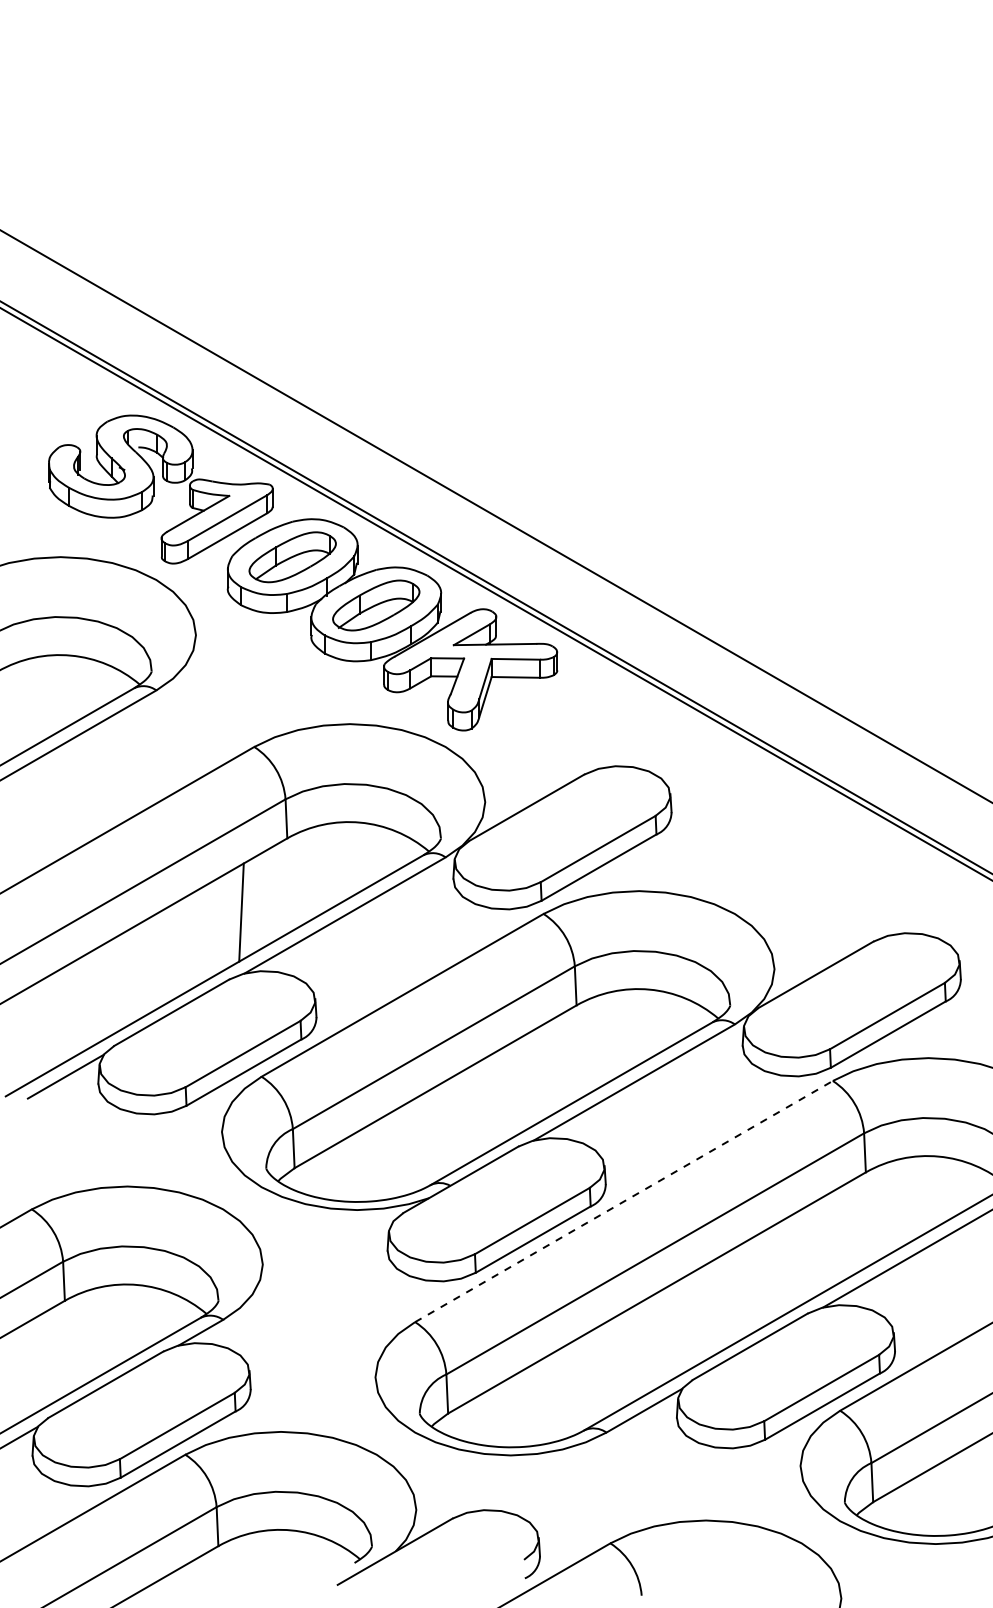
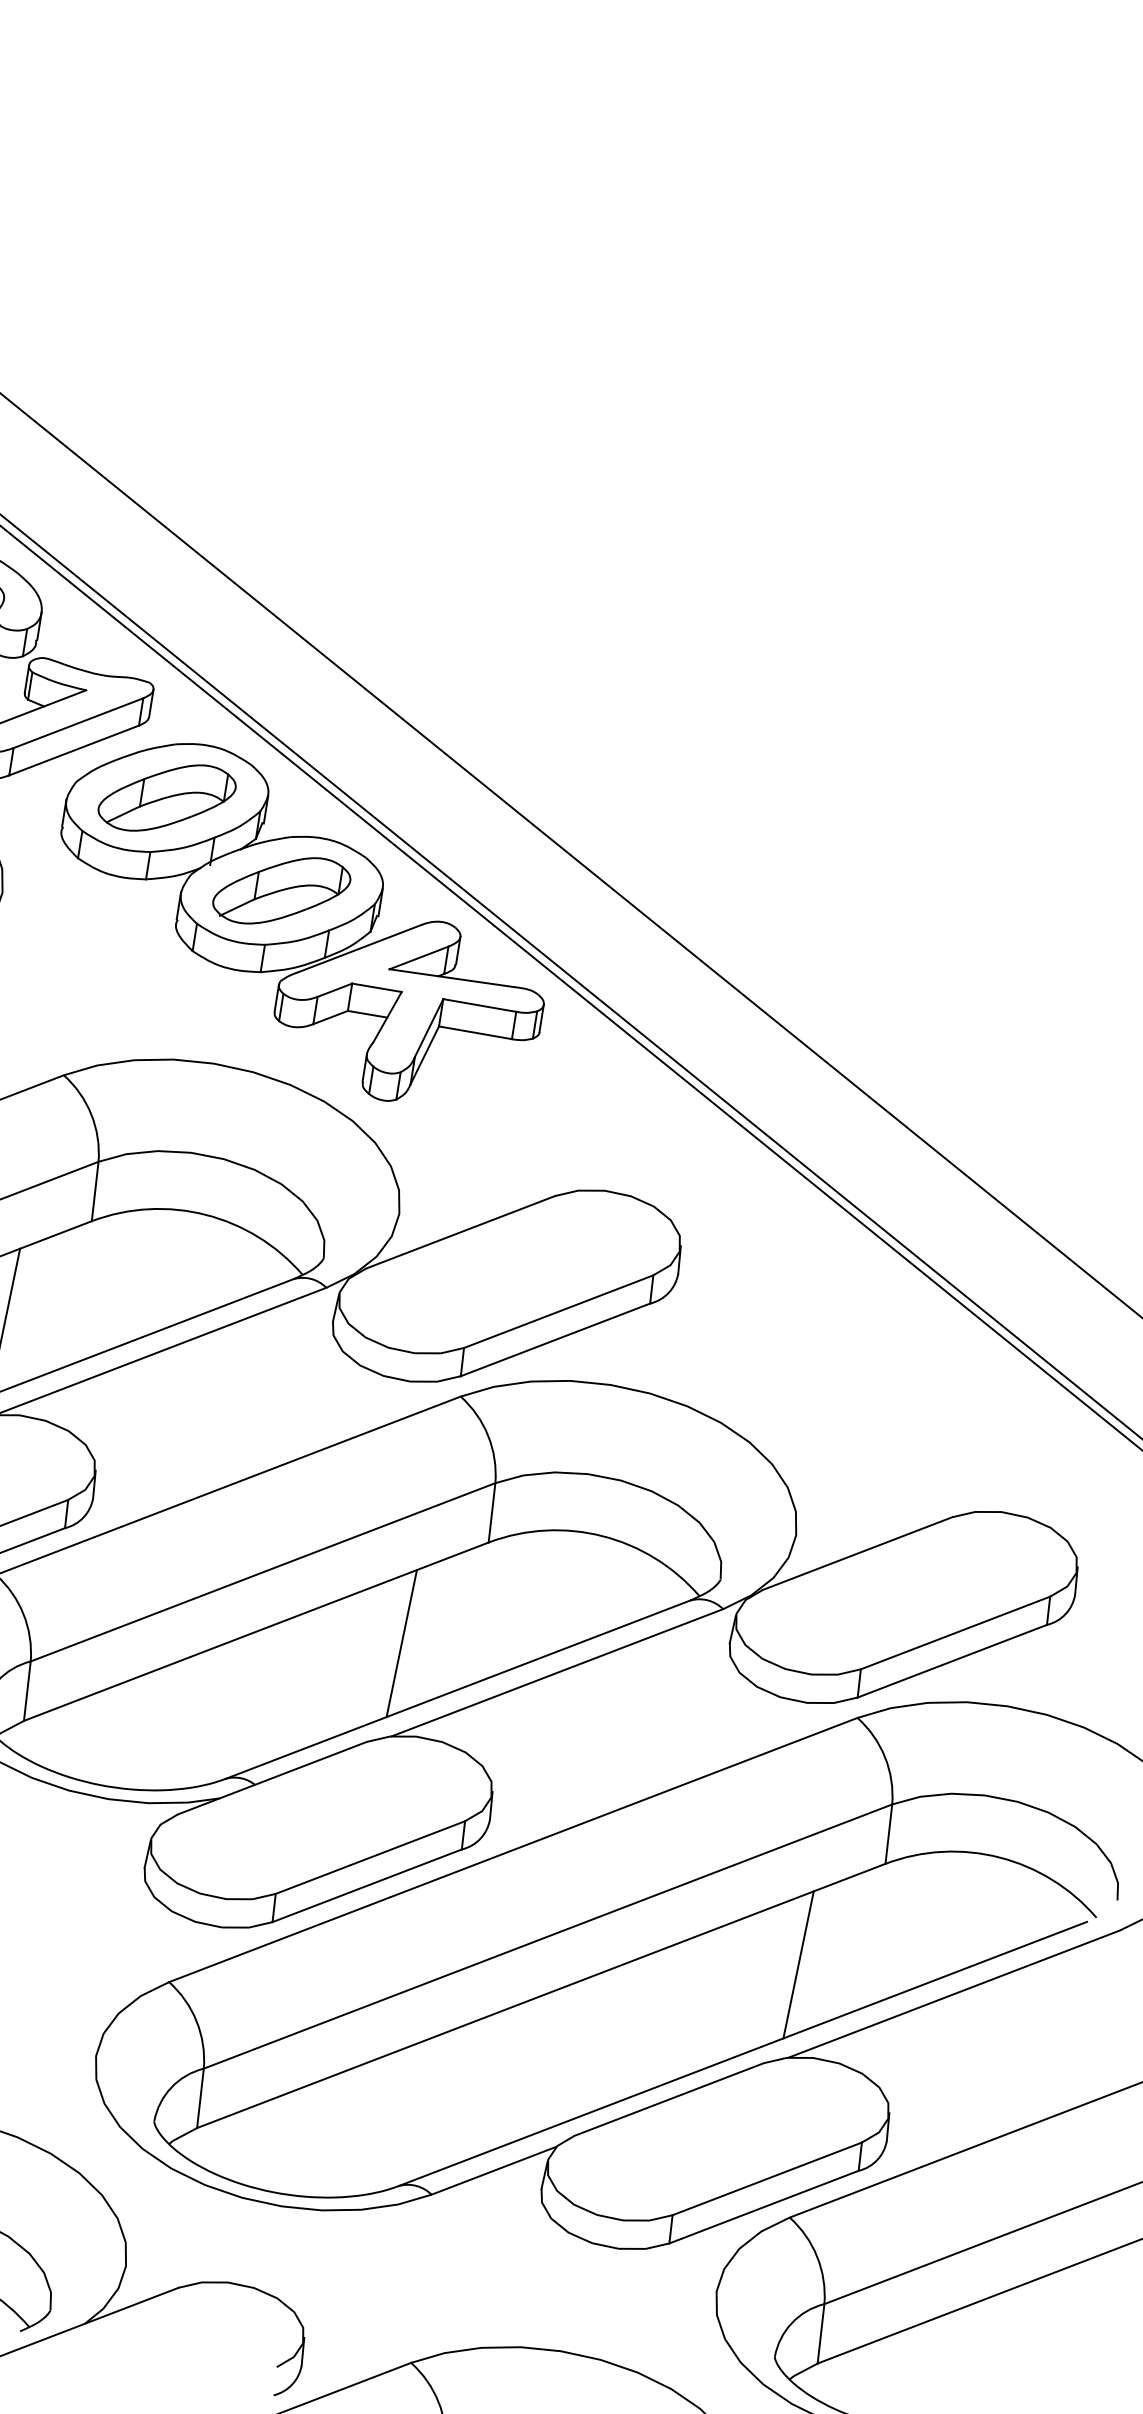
line: (530, 1079) -> (401, 1643), added
line: (624, 1201) -> (514, 1850), dashed -> solid
line: (819, 1246) -> (797, 1964), added

